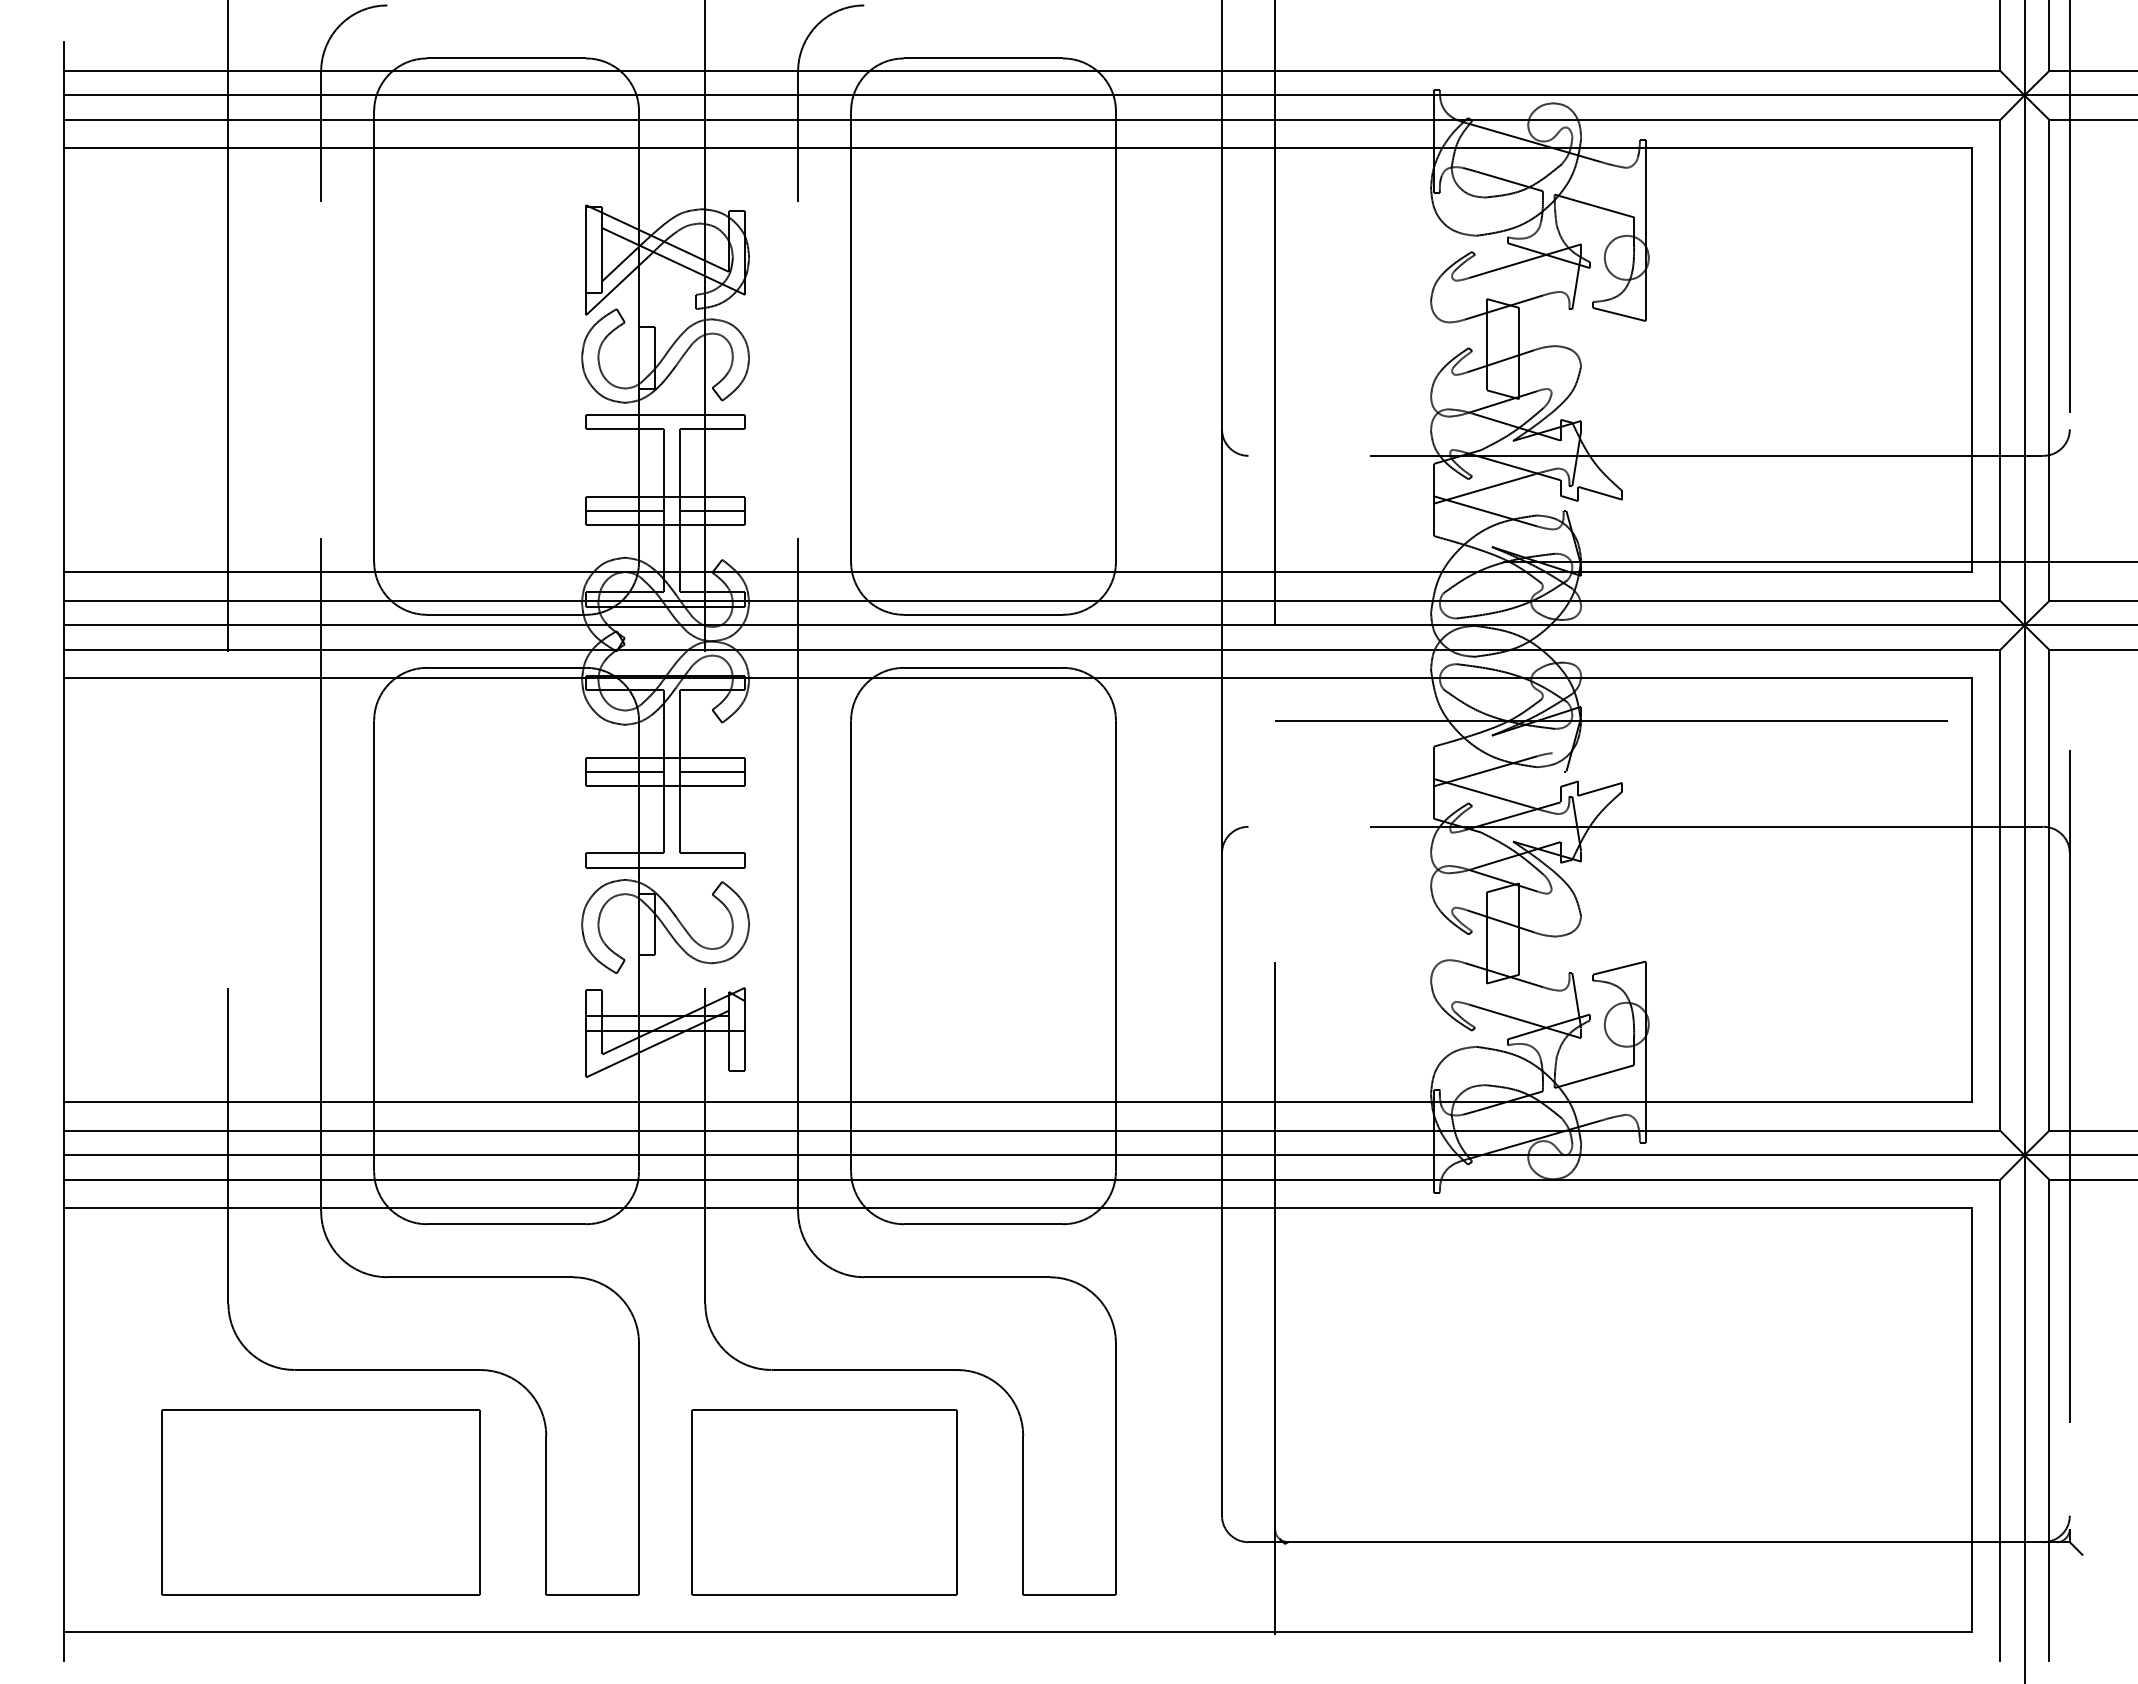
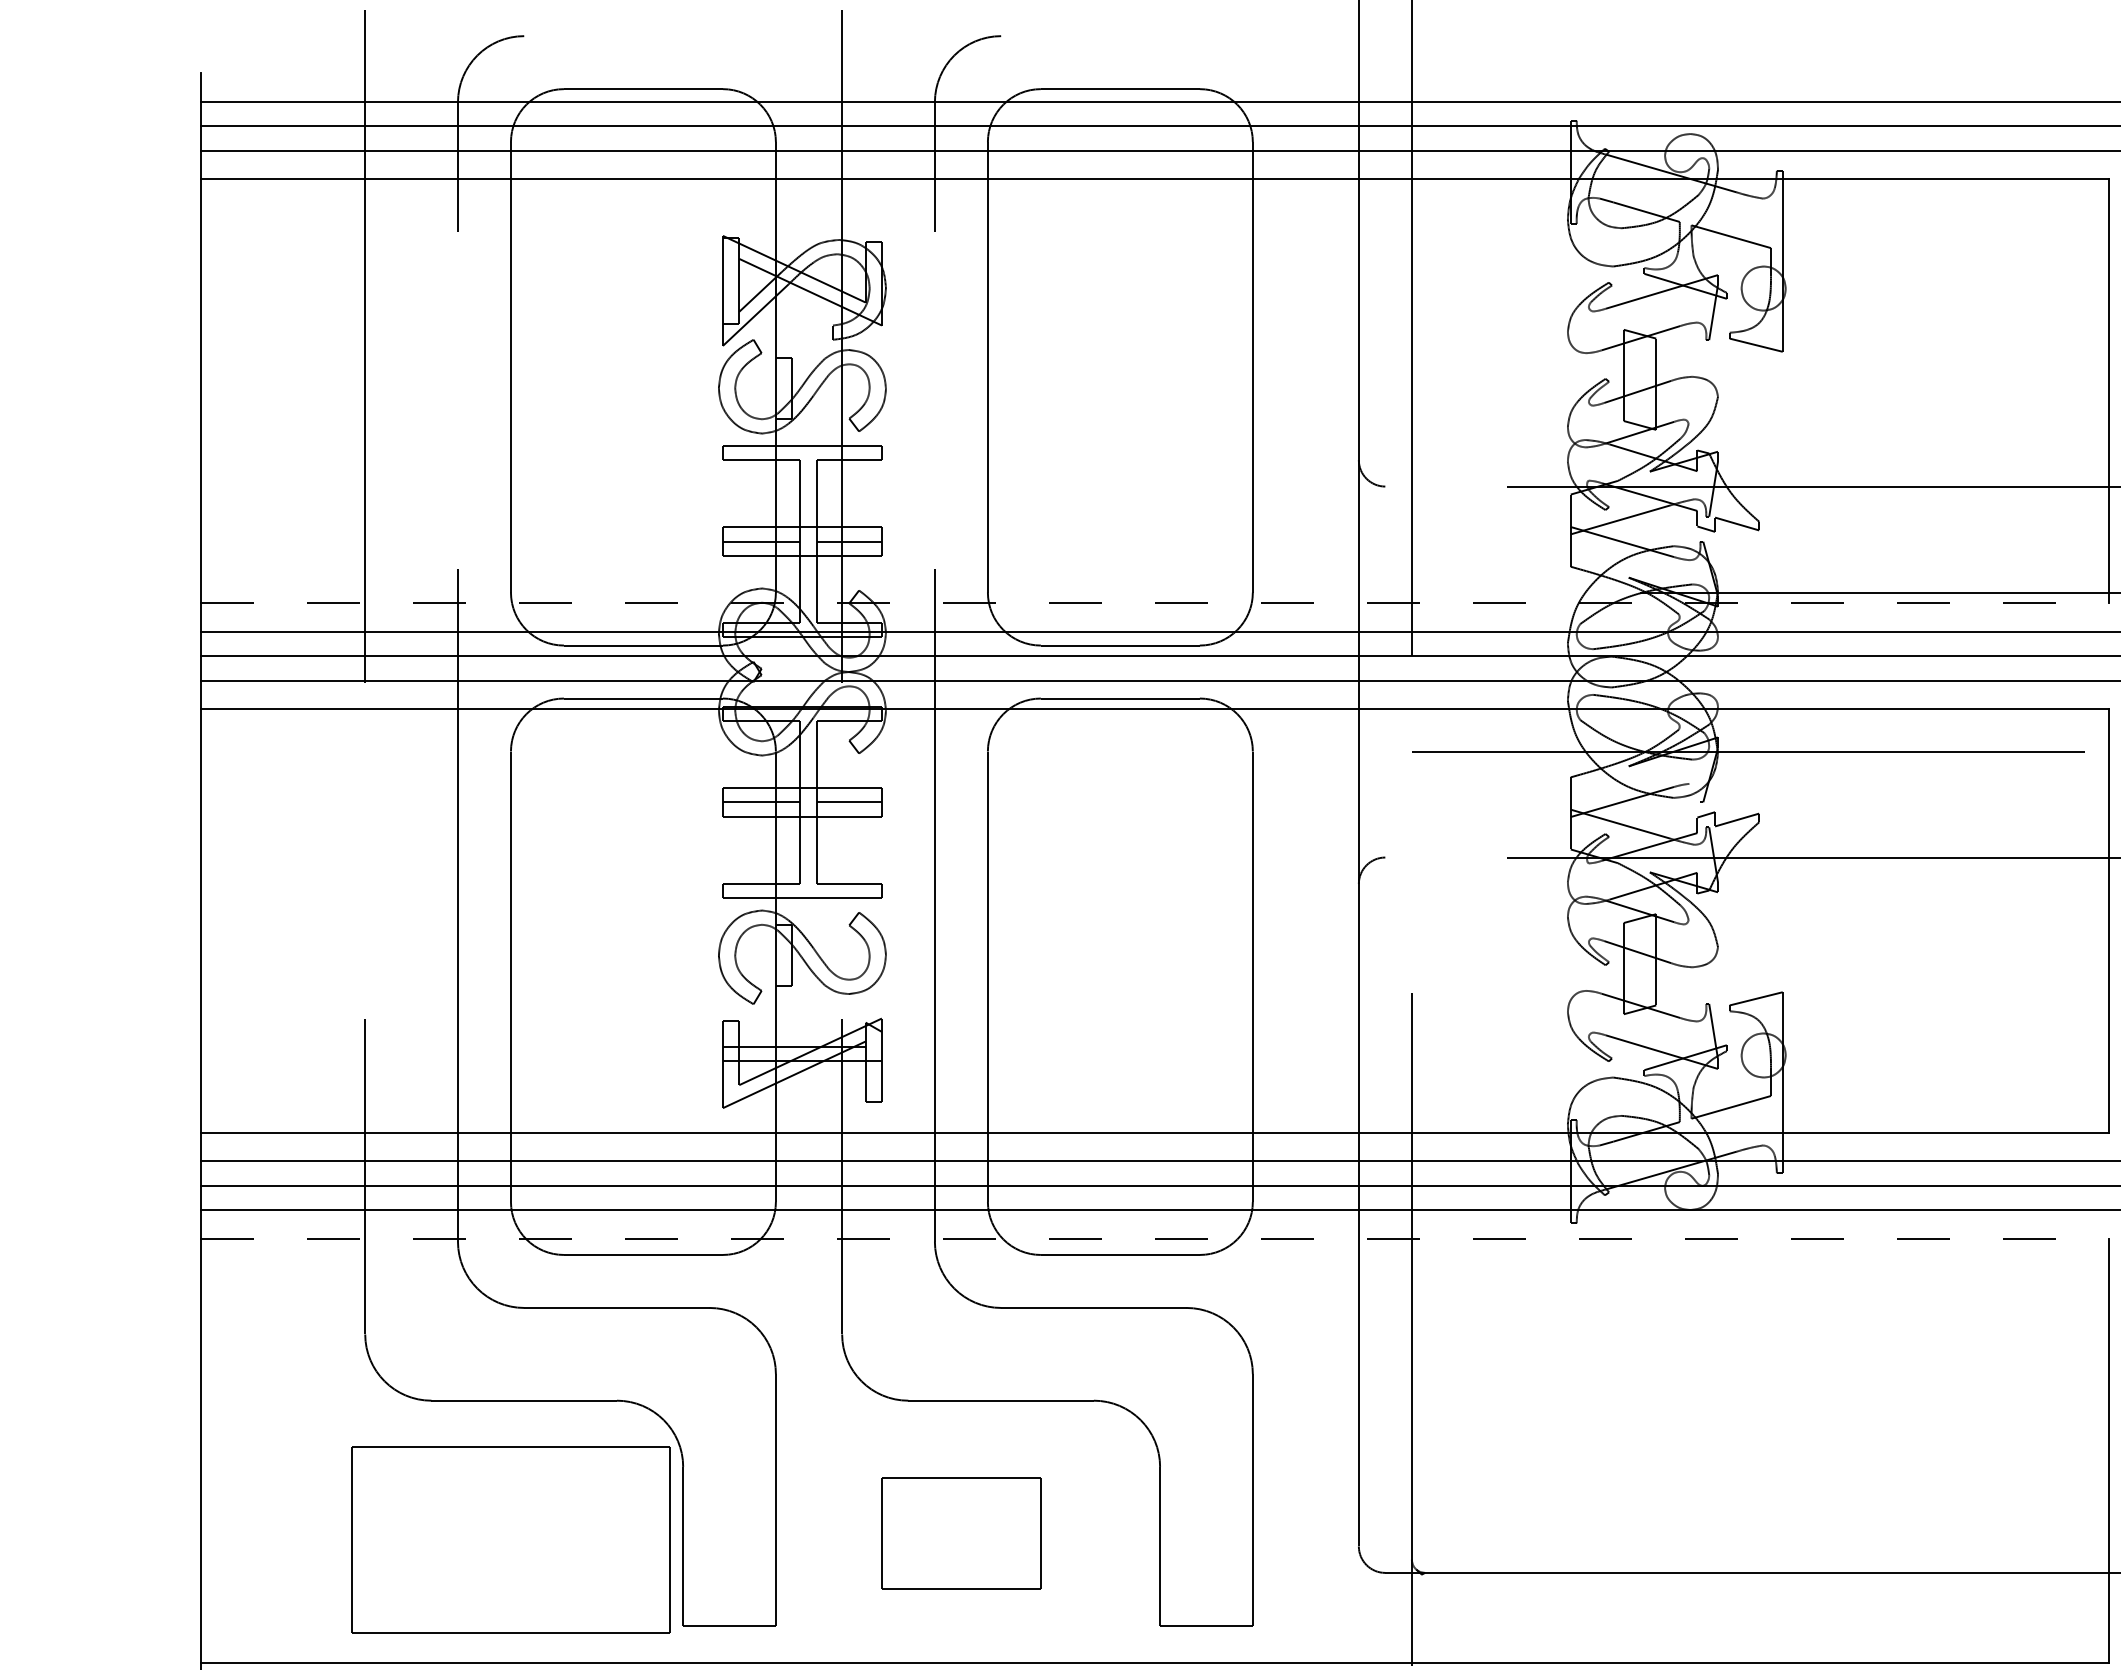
line: (1017, 572) -> (1154, 603), solid -> dashed
line: (1017, 1208) -> (1154, 1239), solid -> dashed
part: (320, 1502) -> (510, 1540), moved
part: (824, 1502) -> (961, 1533), size x0.6

